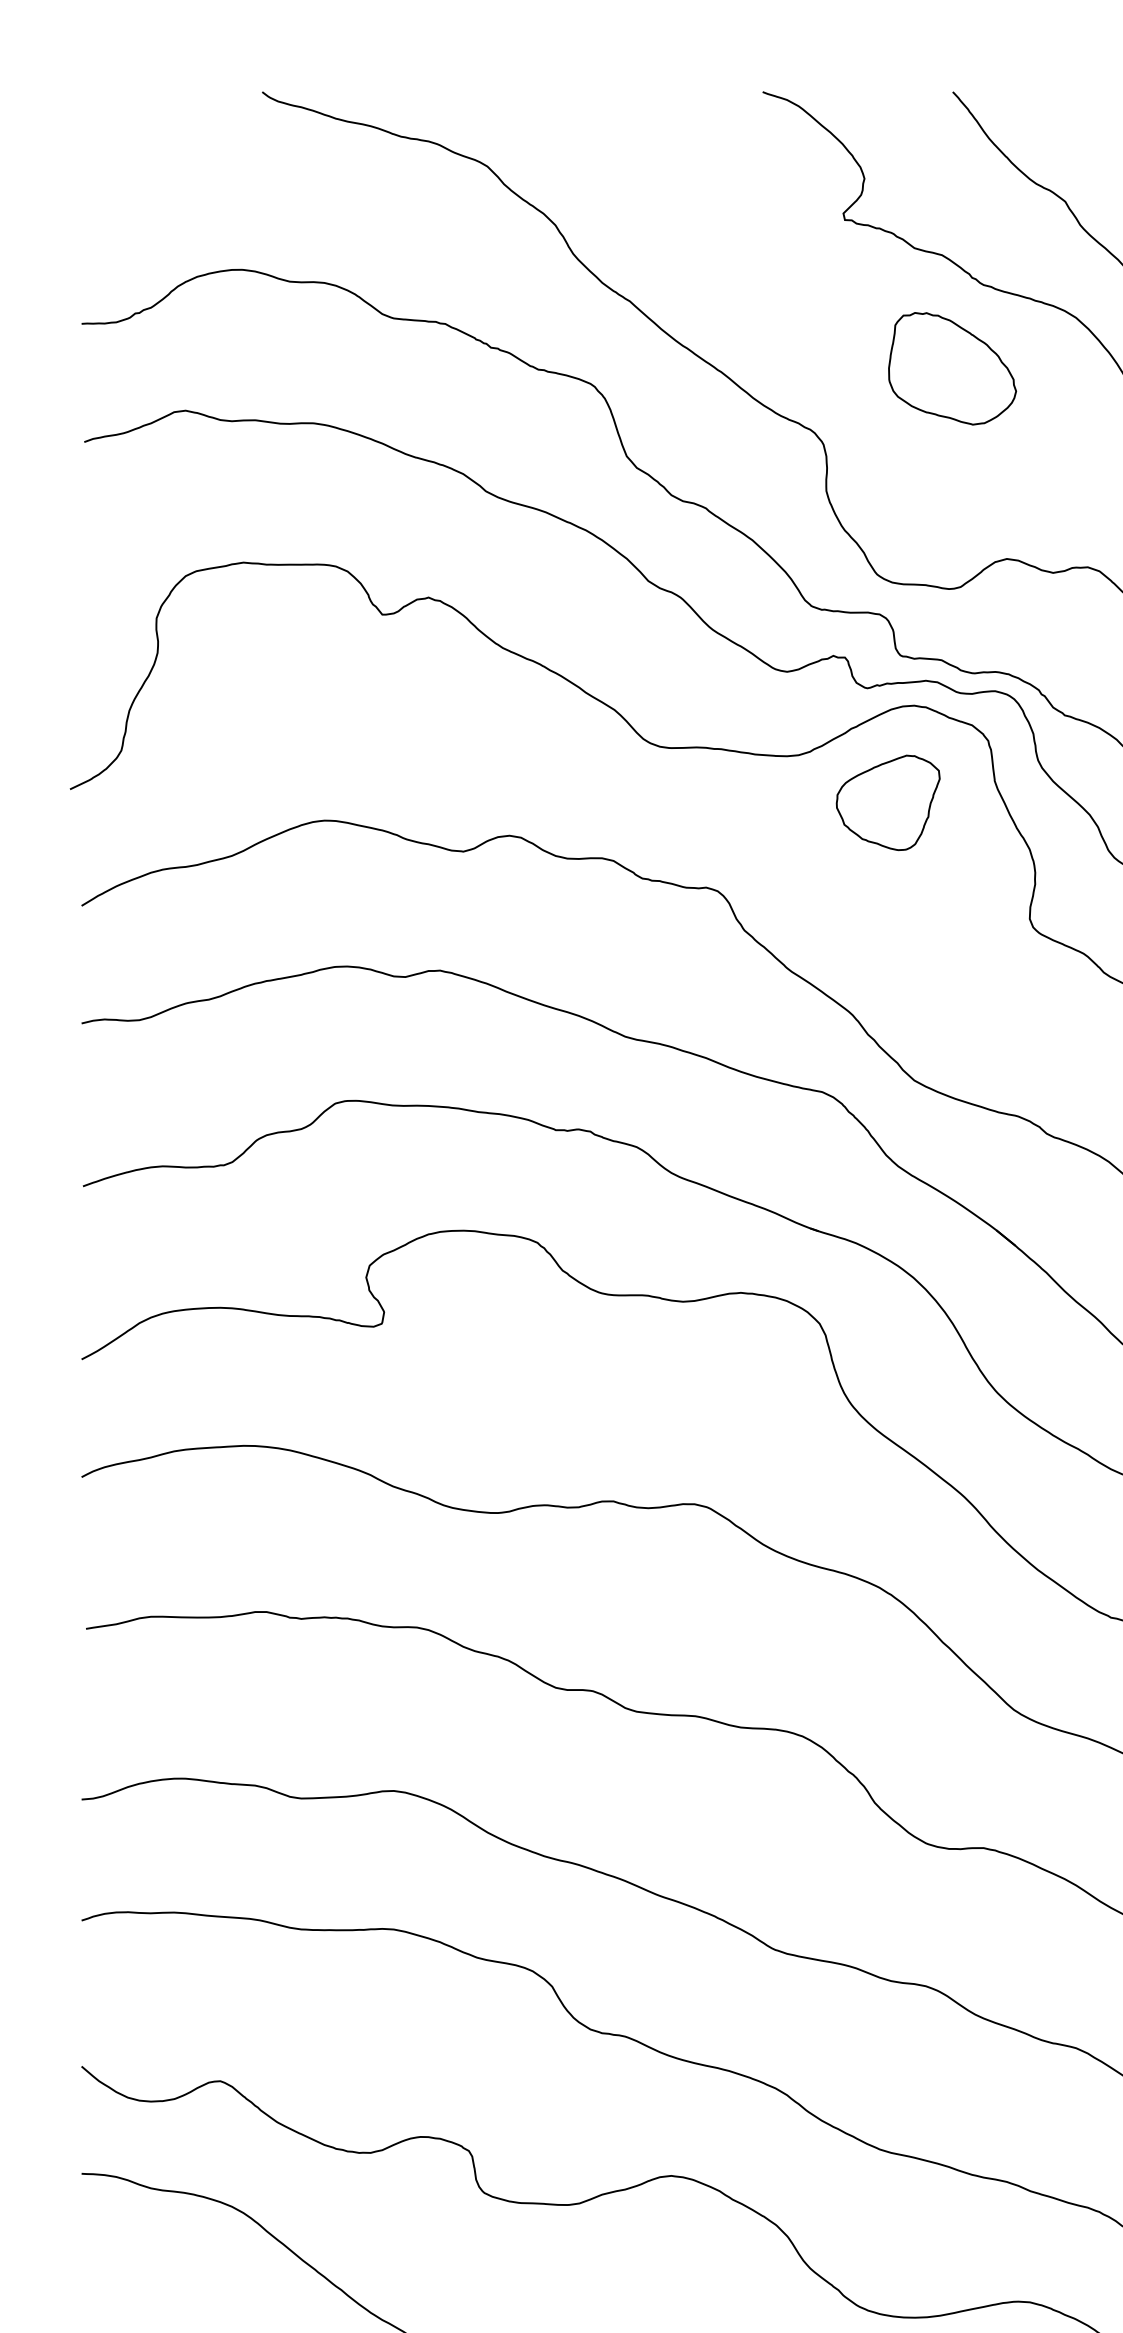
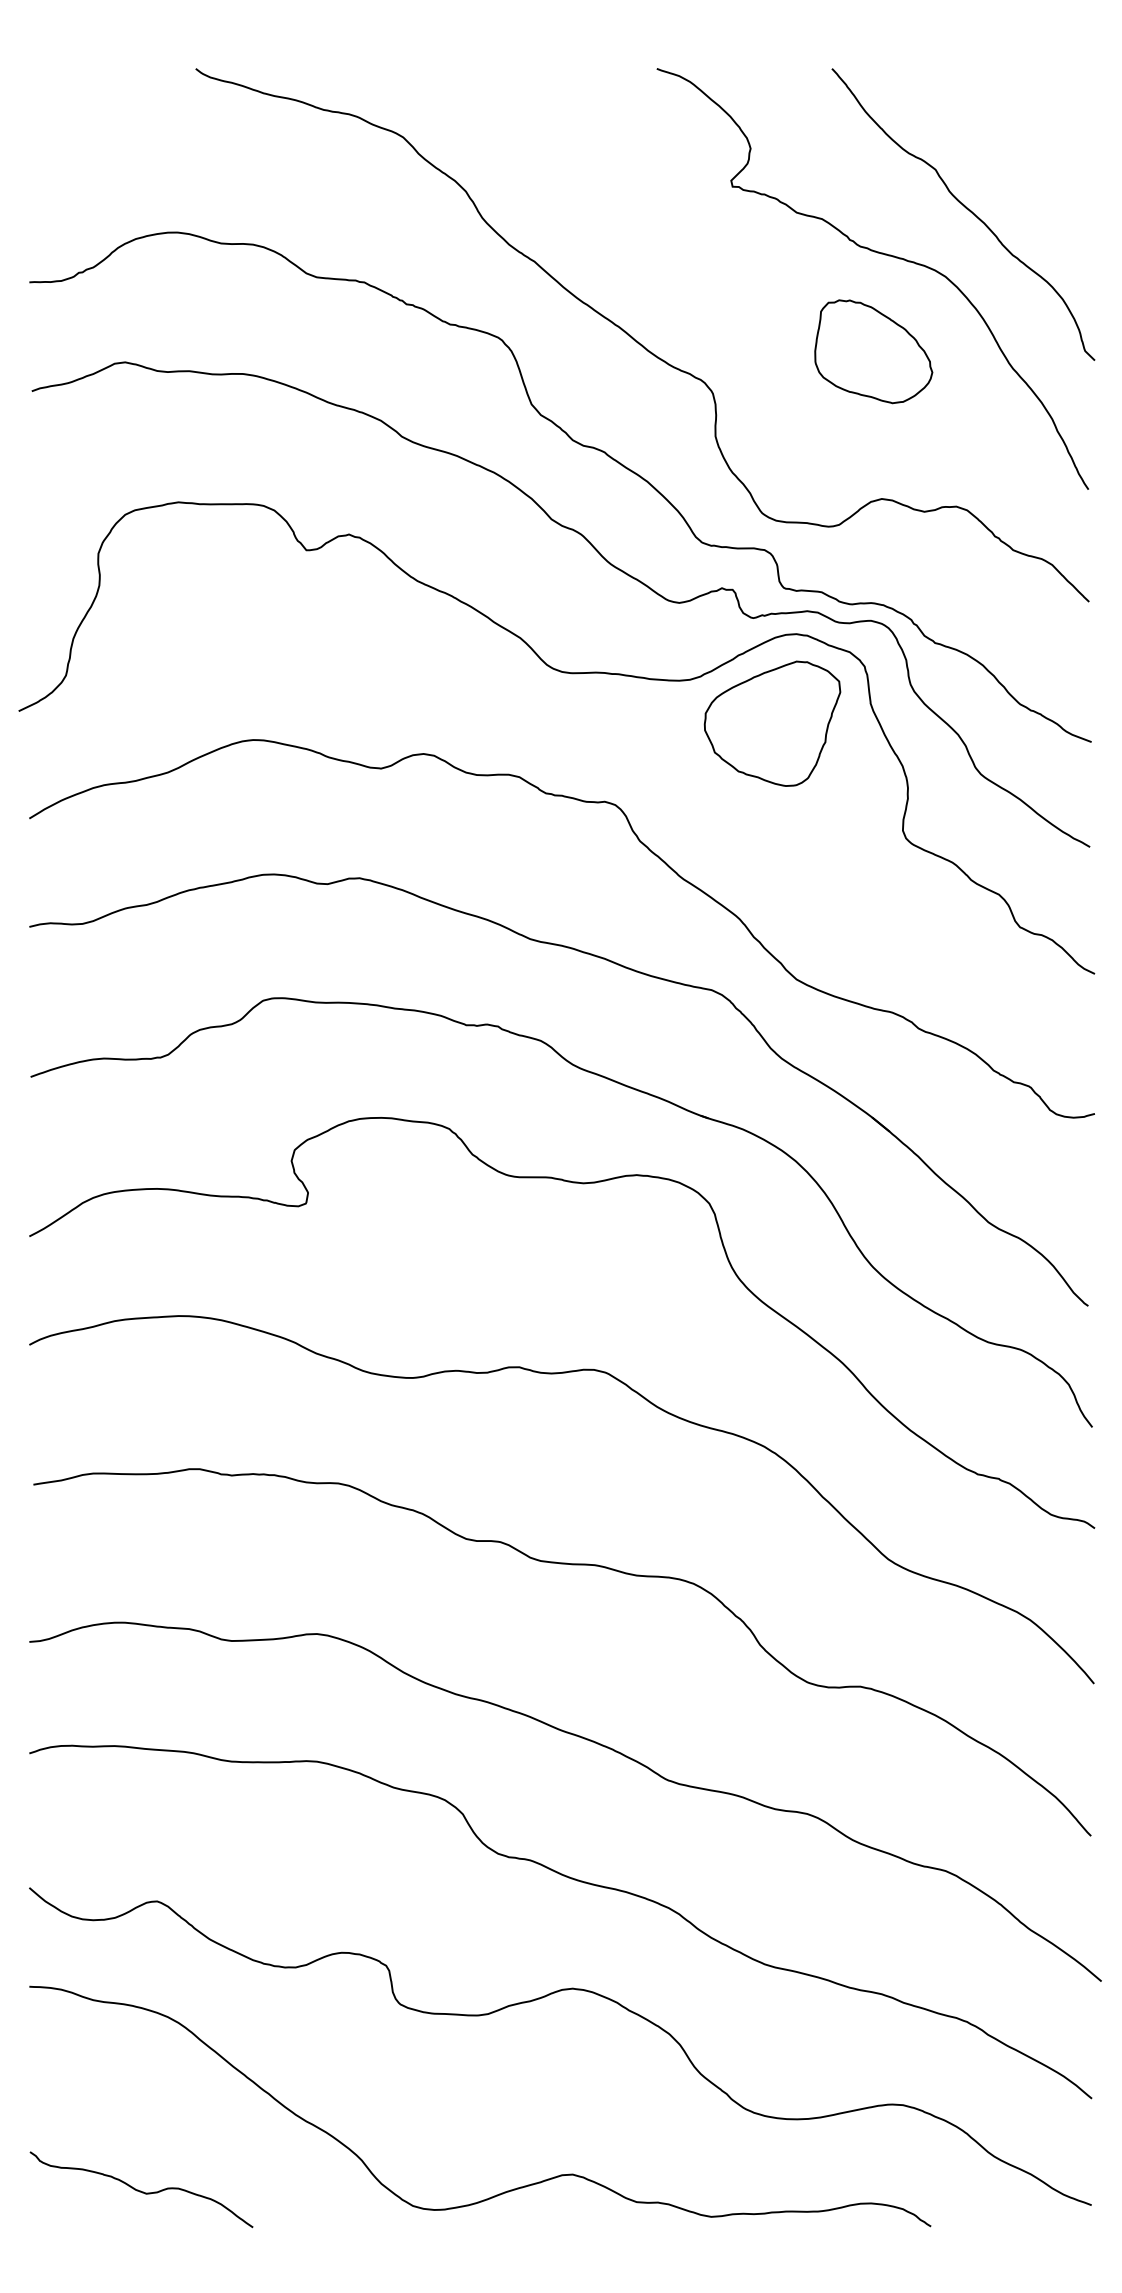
part: (952, 368) -> (873, 351), moved
part: (888, 802) -> (772, 723), size x1.43

